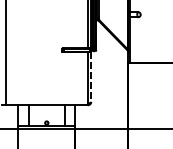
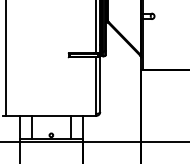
line: (91, 77) -> (100, 85), dashed -> solid

